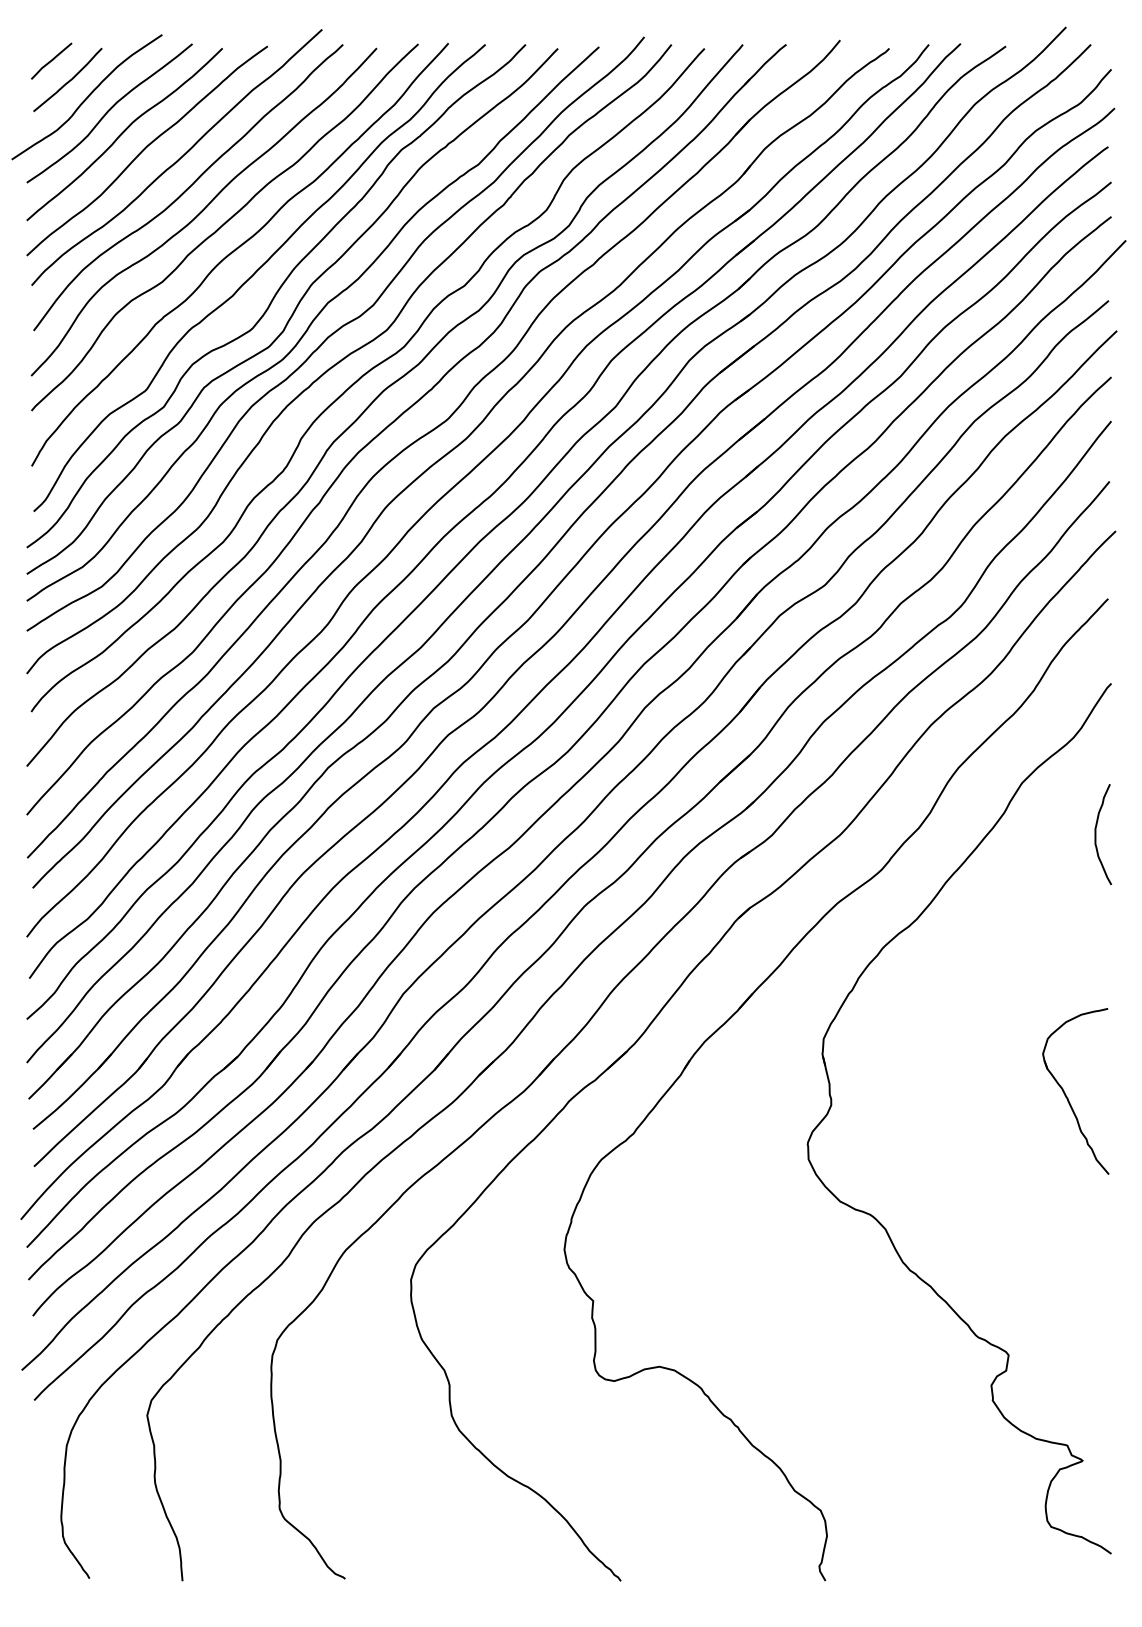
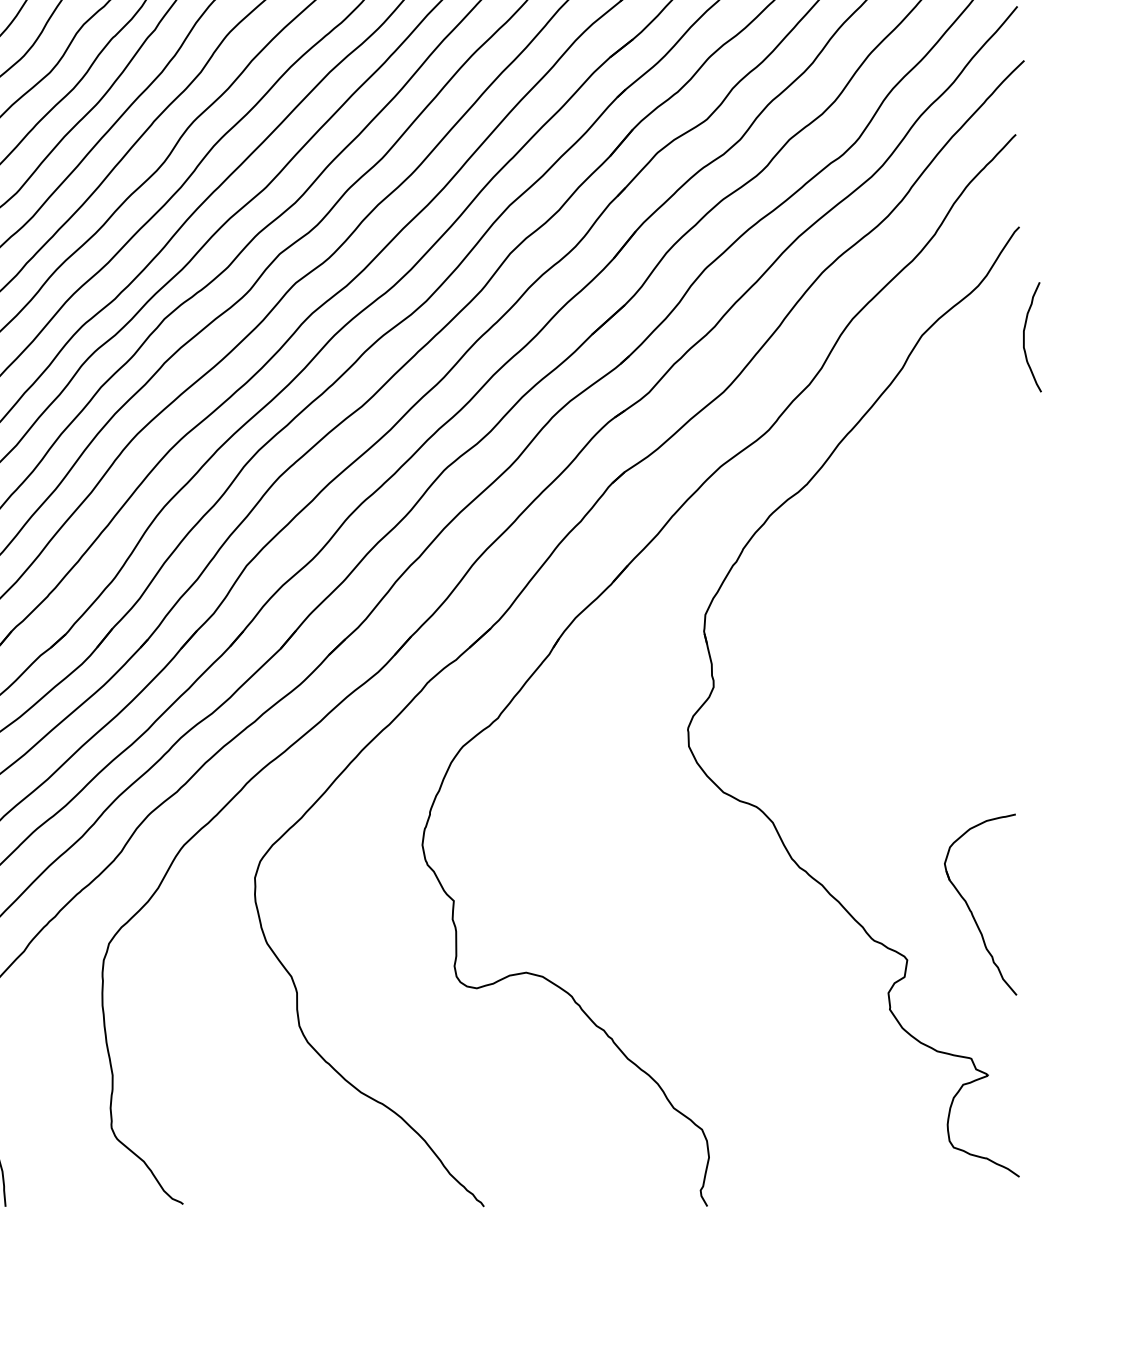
curve: (1096, 834) -> (1025, 337), moved
part: (1067, 1096) -> (971, 910), moved

